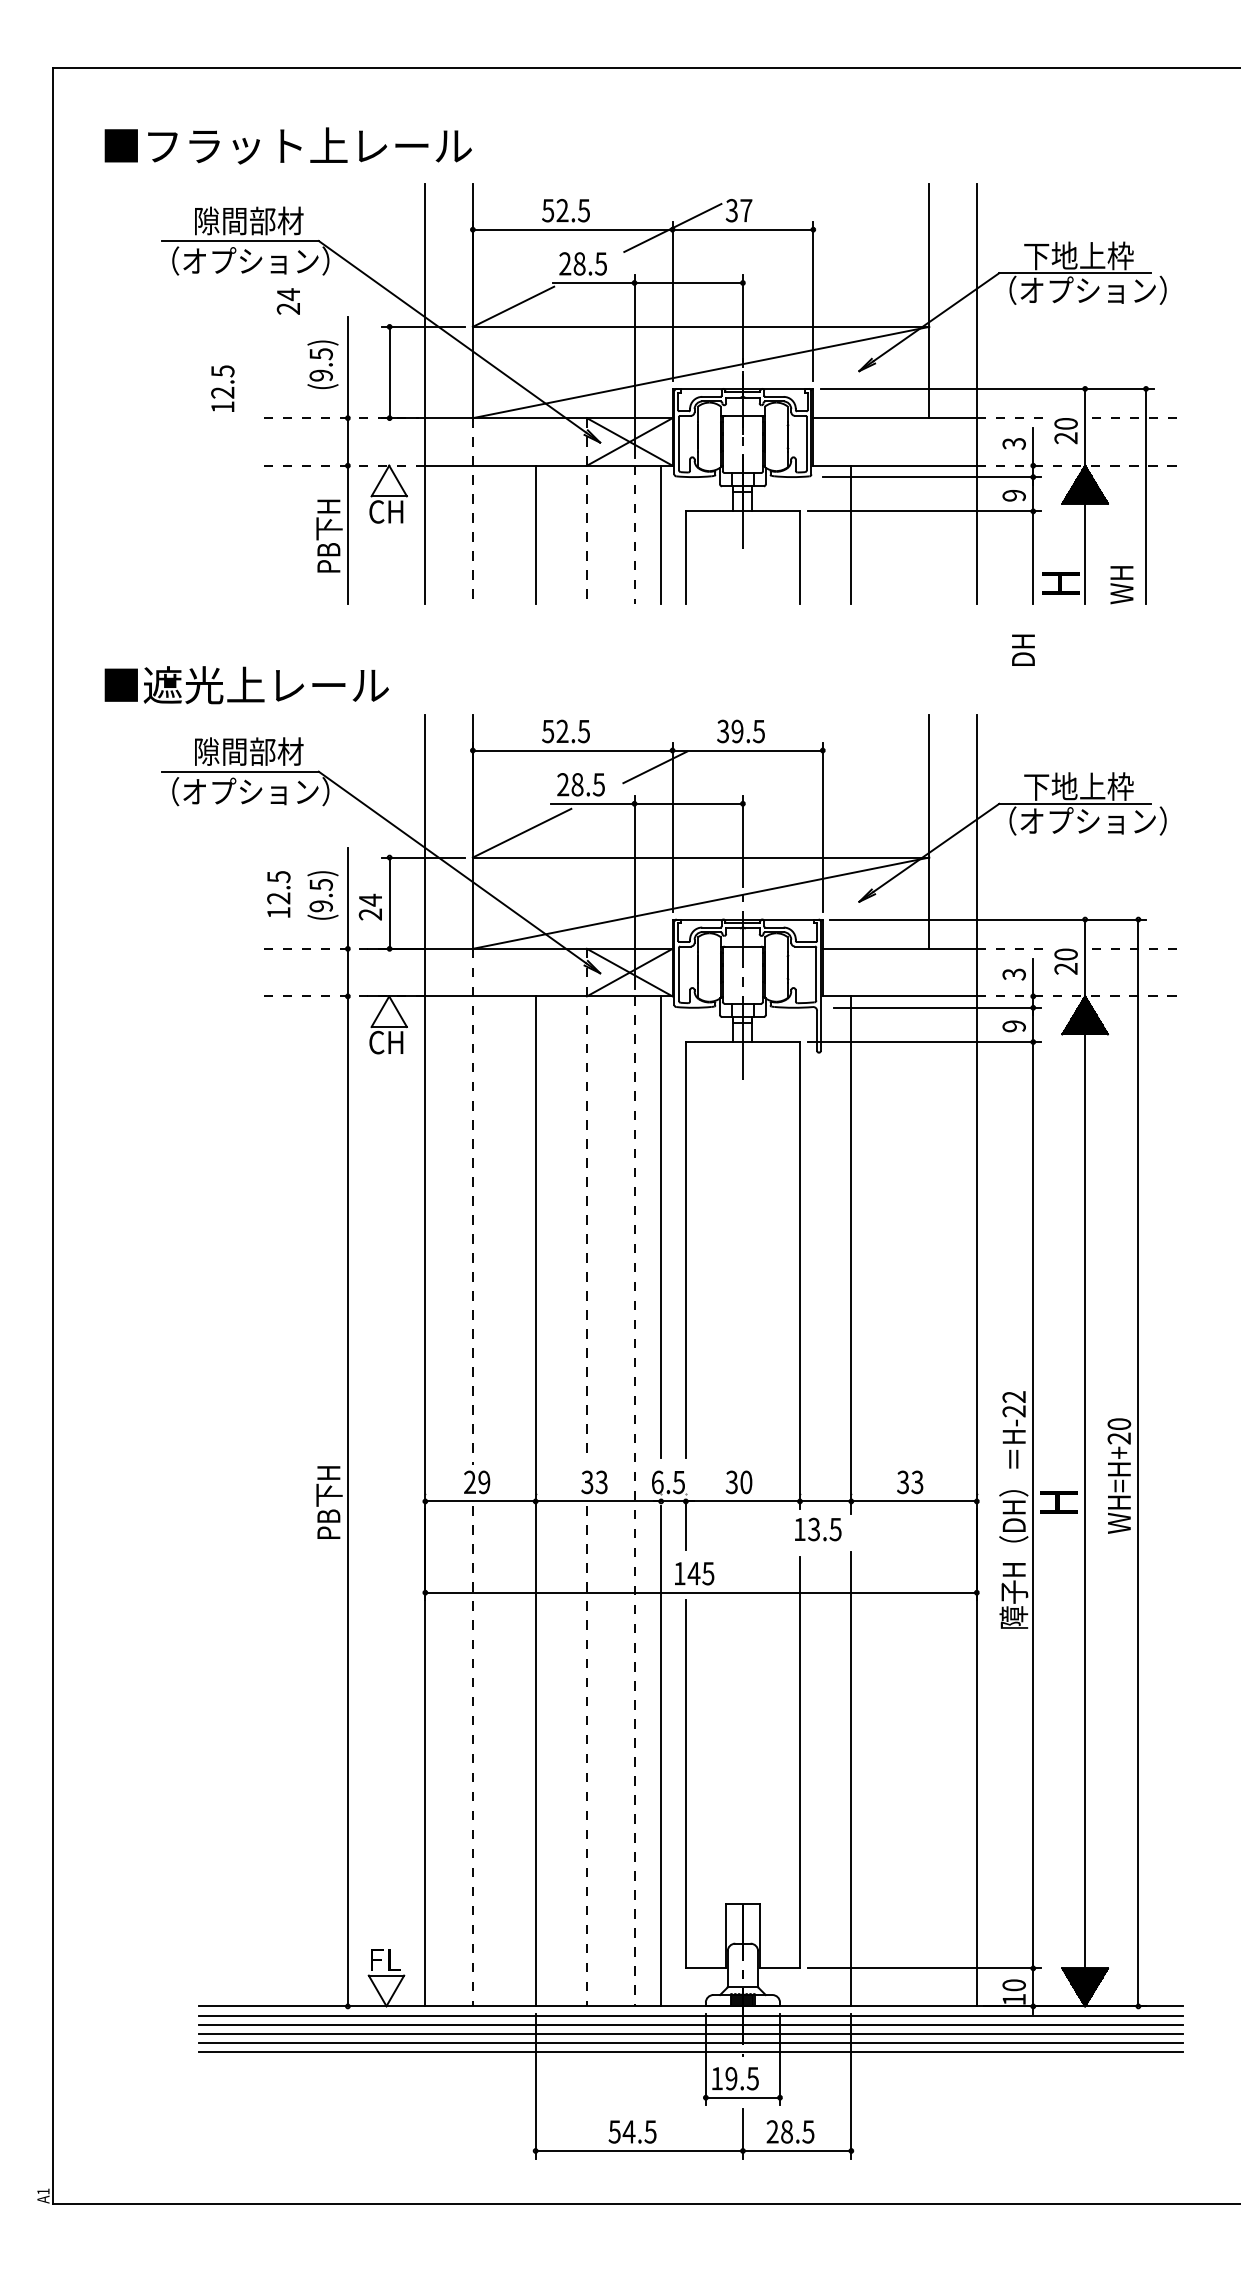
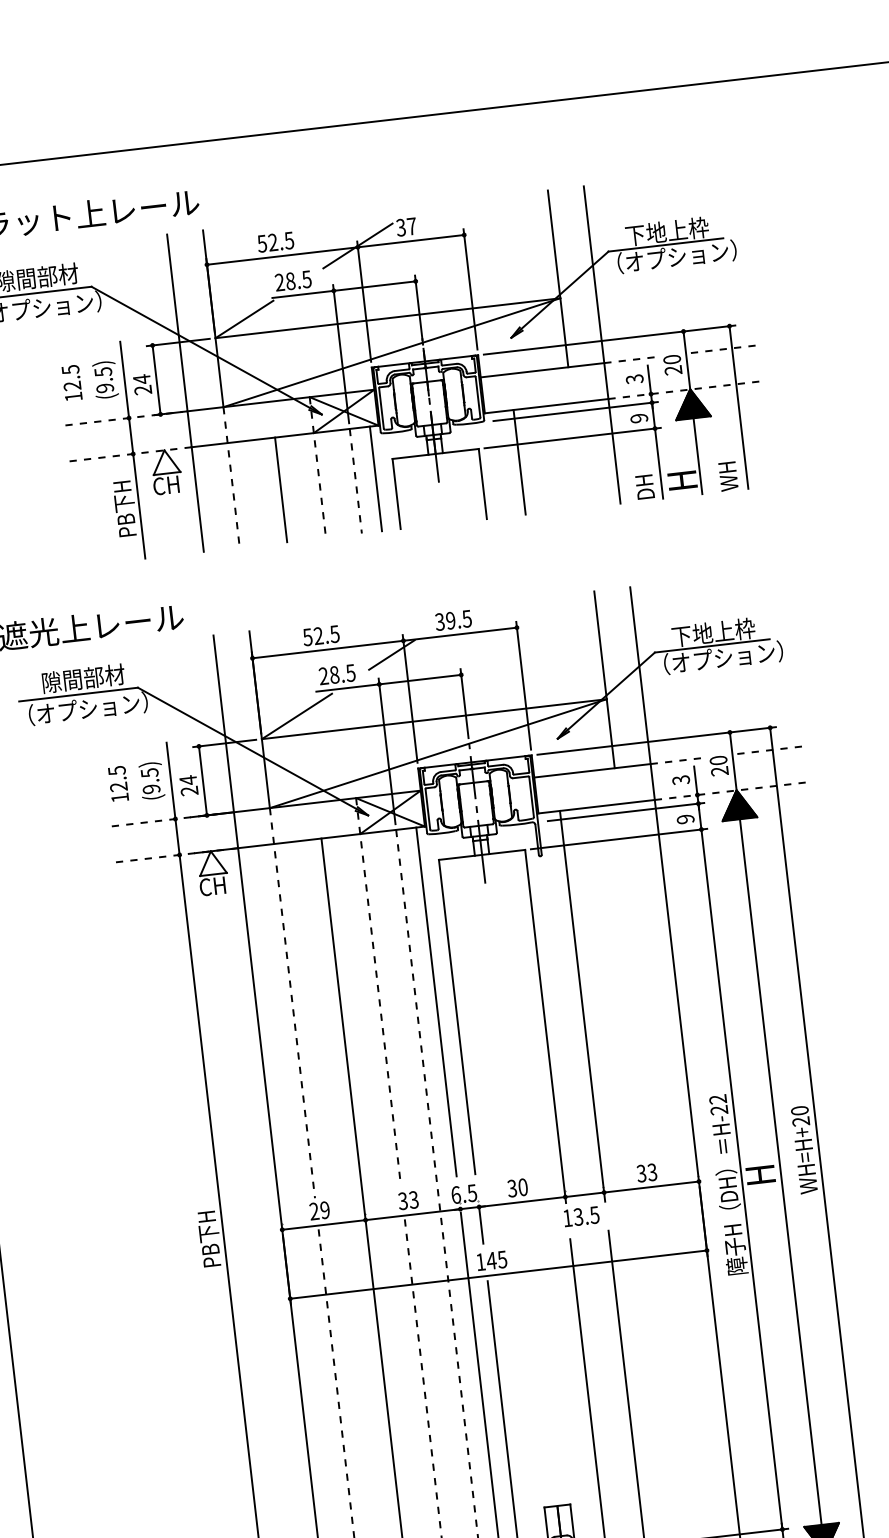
text: (287, 301) -> (141, 384), moved
text: (222, 388) -> (71, 382), moved
text: (1023, 649) -> (645, 486), moved

